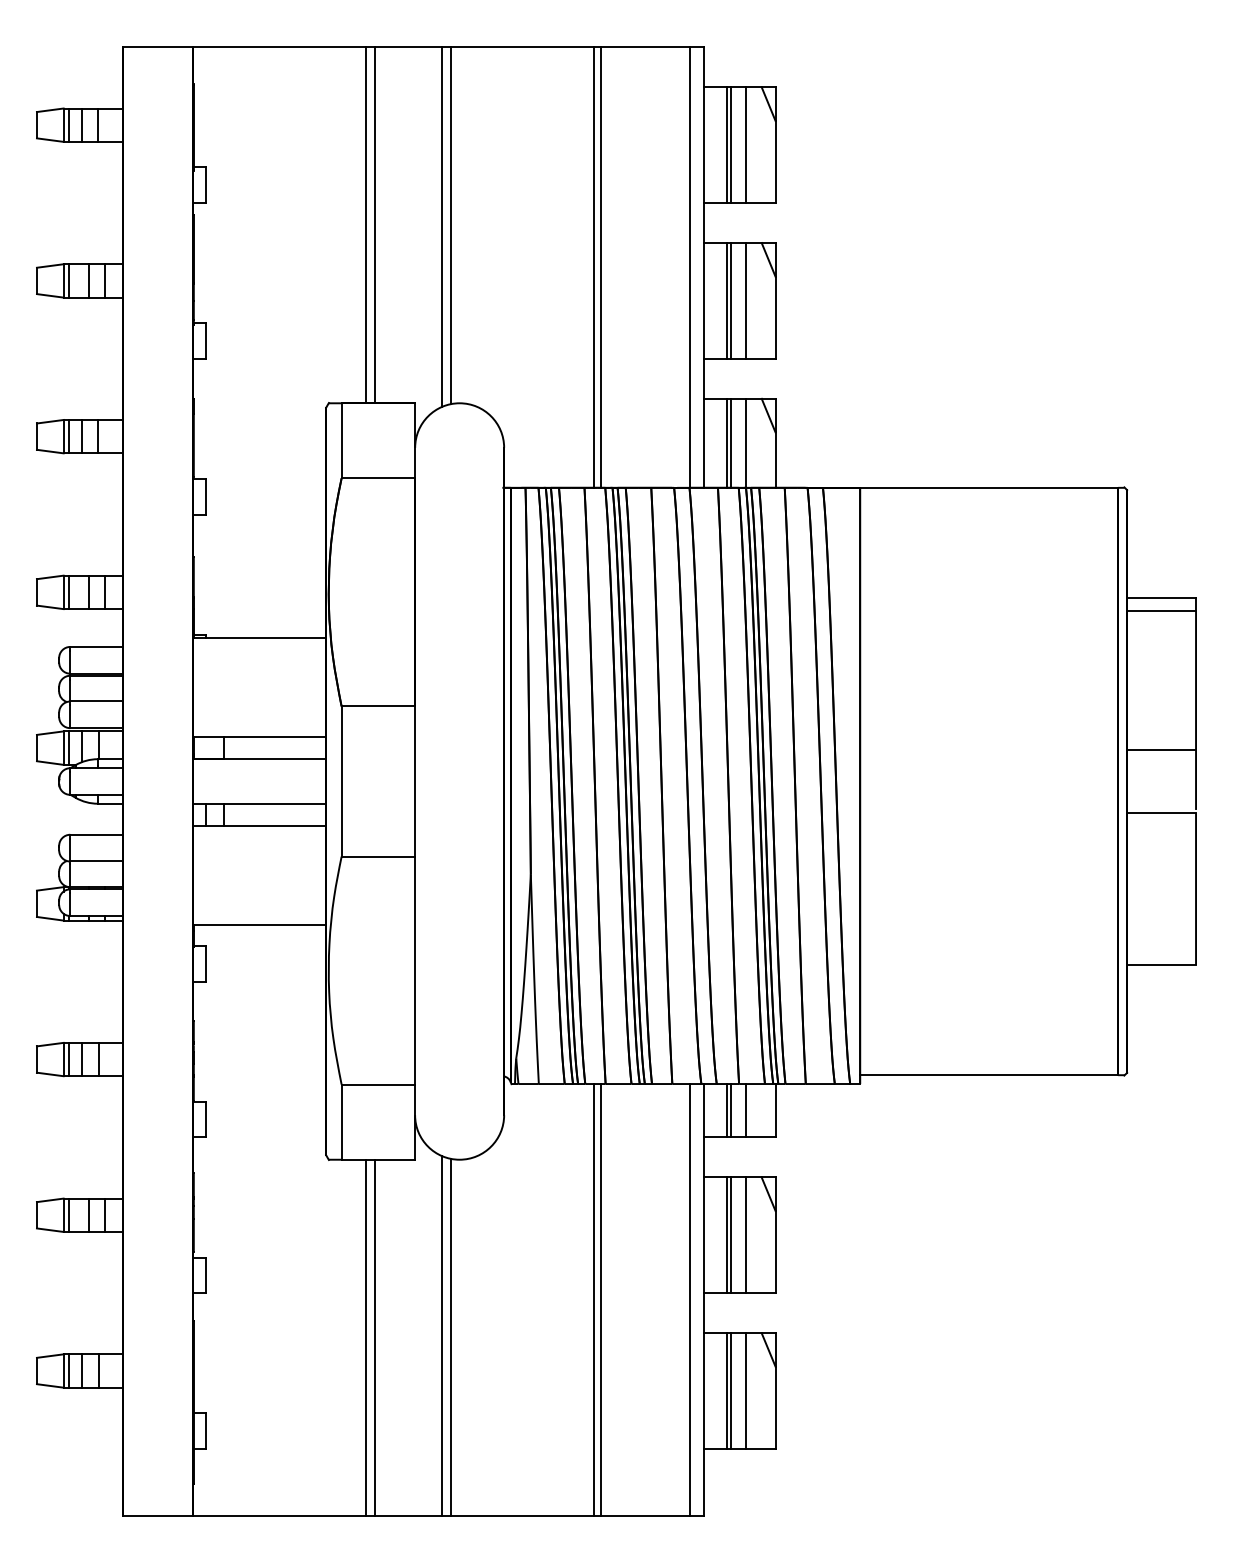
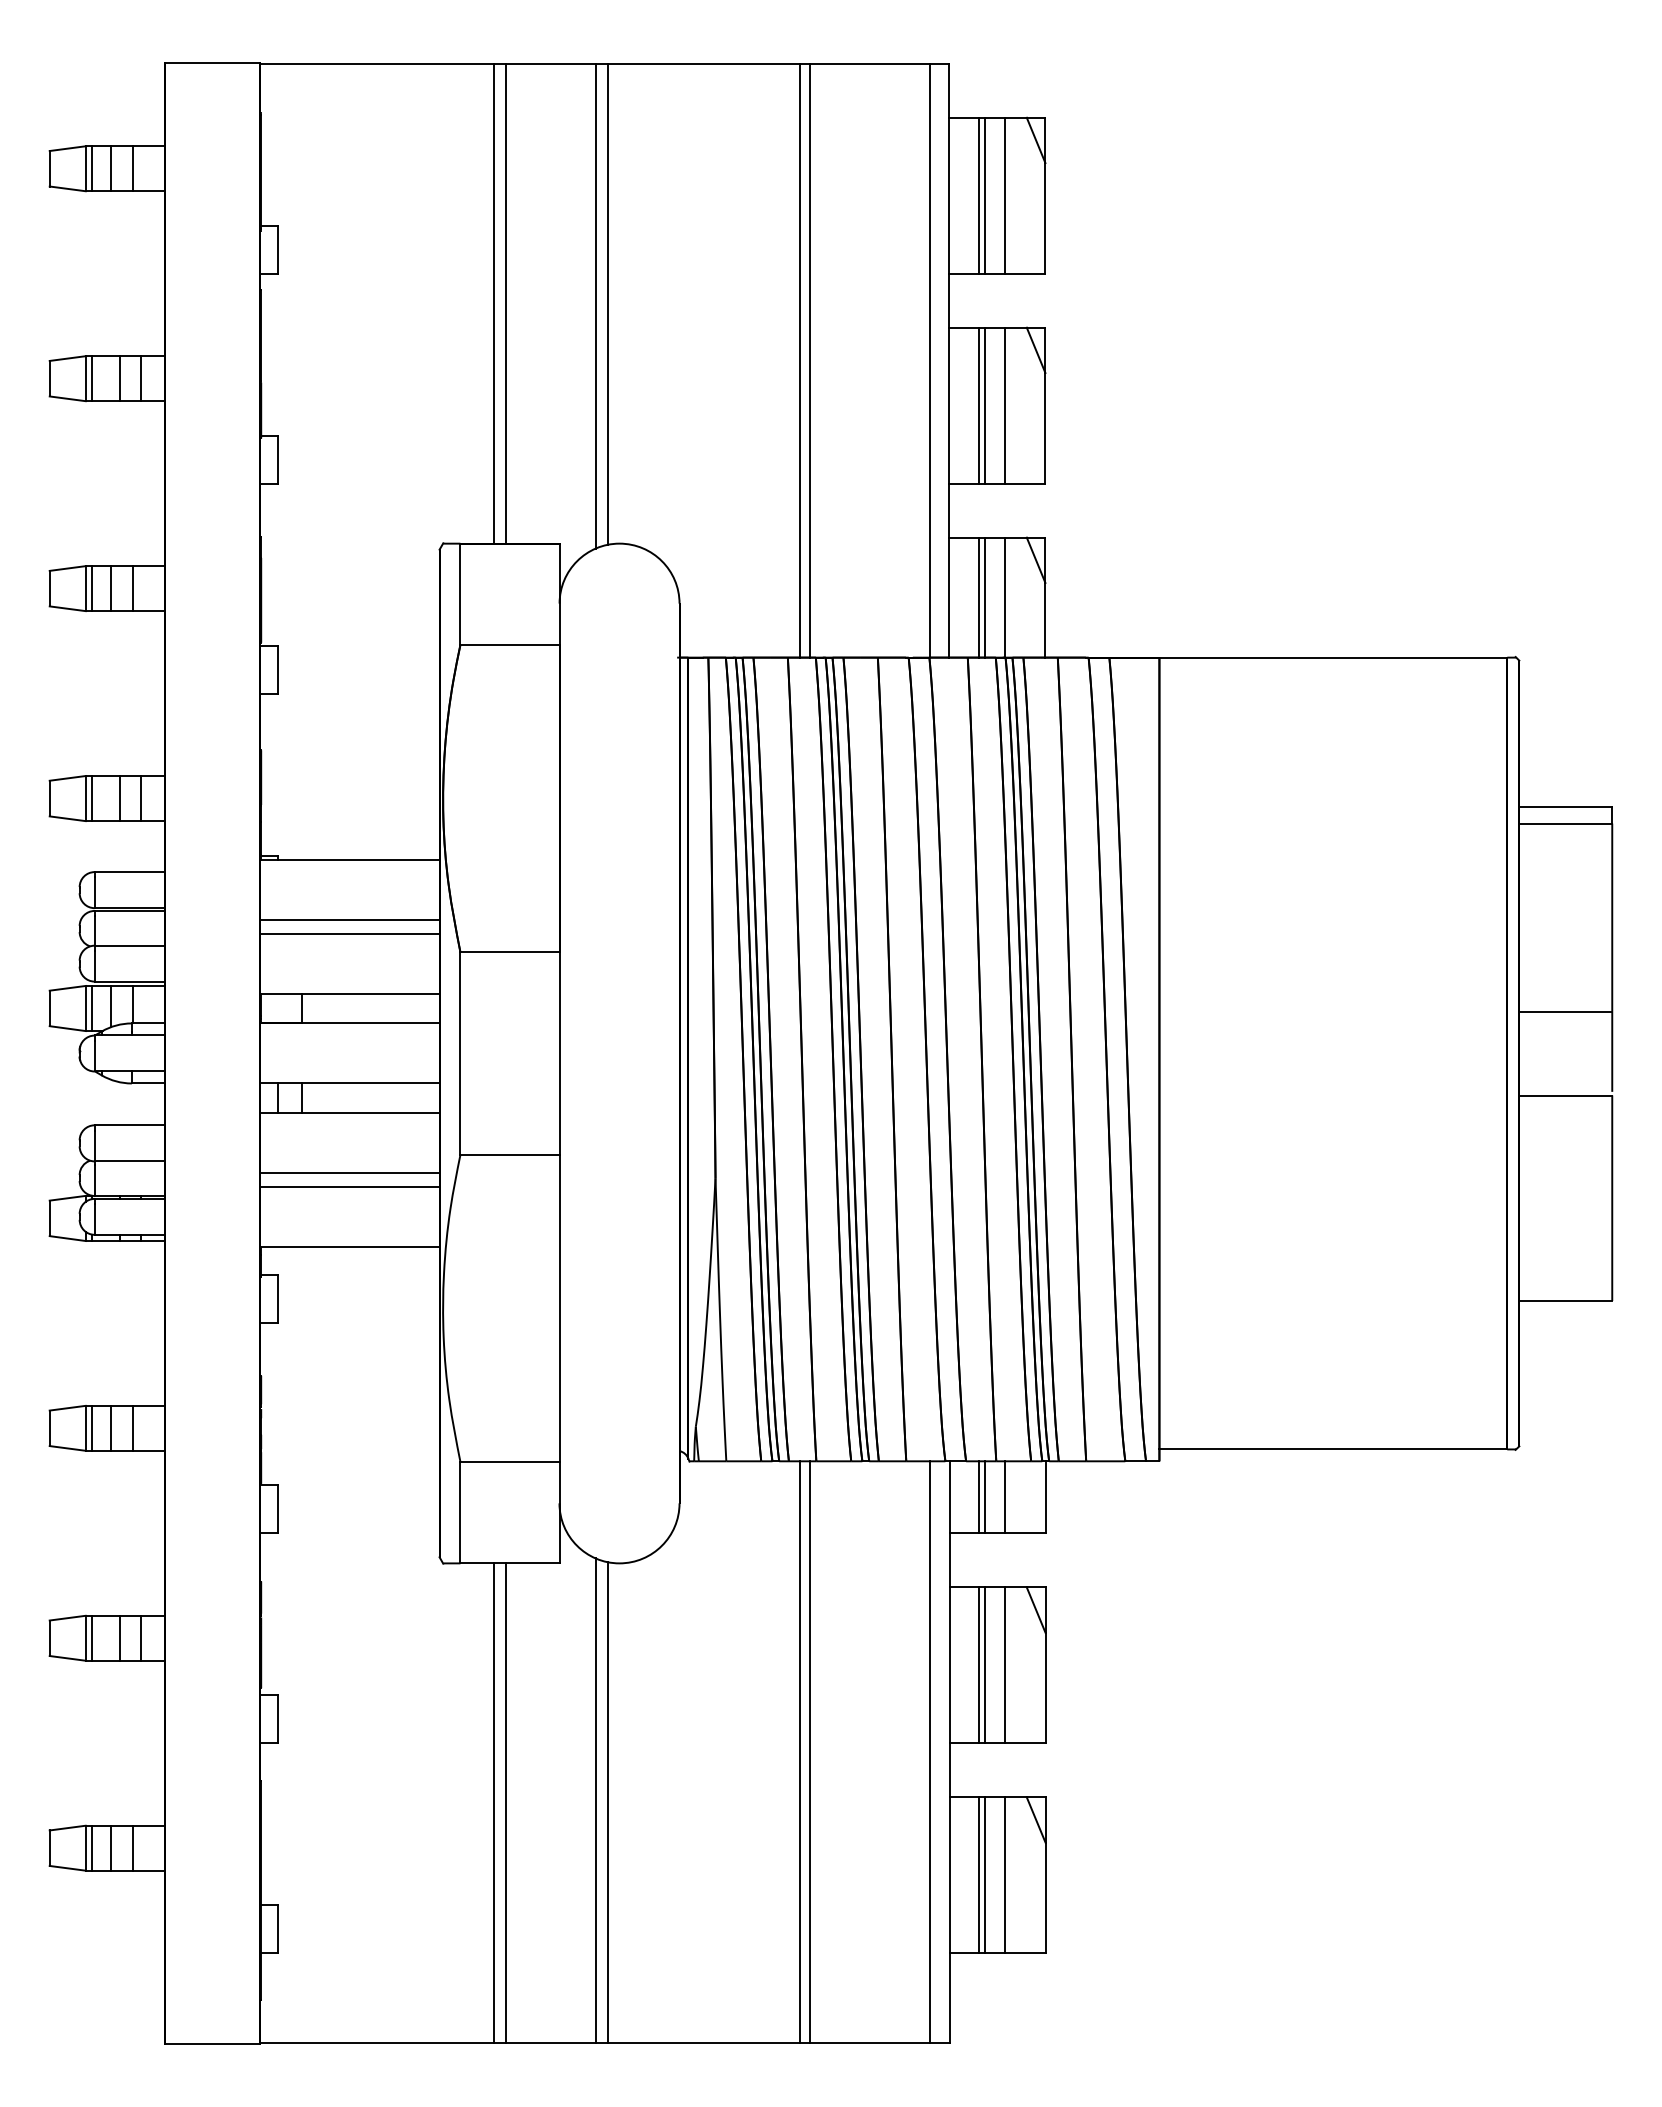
line: (259, 682) -> (349, 920), added
line: (259, 692) -> (349, 933), added
line: (259, 870) -> (349, 1173), added
line: (259, 880) -> (349, 1186), added

